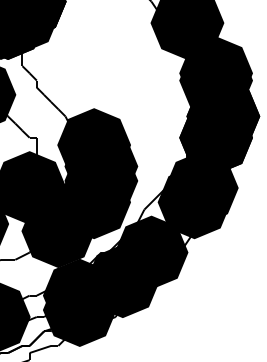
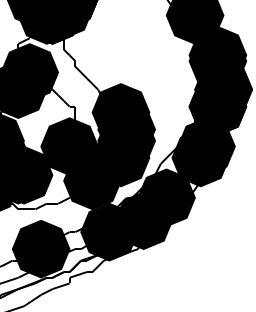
fill: (79, 309) -> (109, 243), removed

